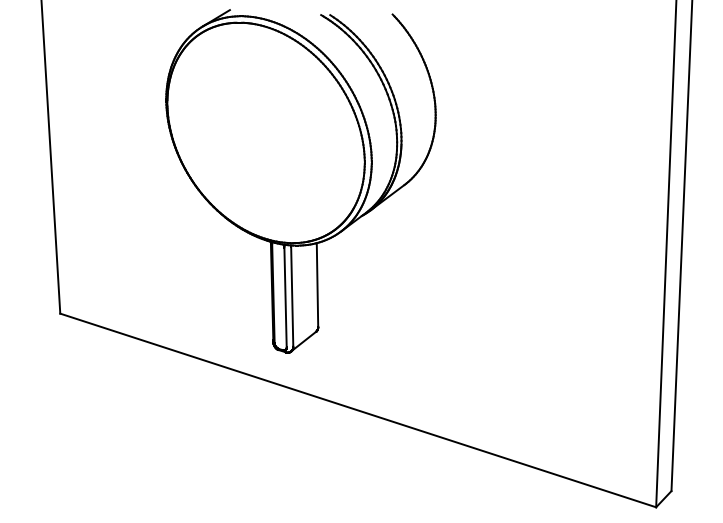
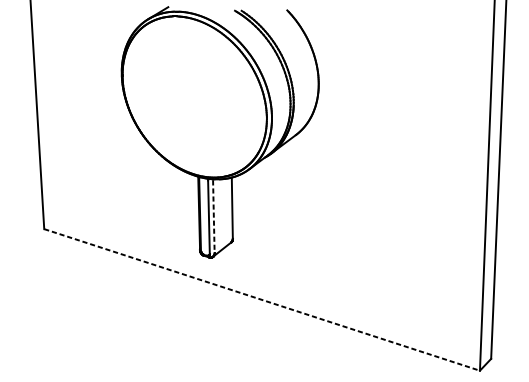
line: (292, 296) -> (214, 216), solid -> dashed
line: (358, 410) -> (262, 299), solid -> dashed

